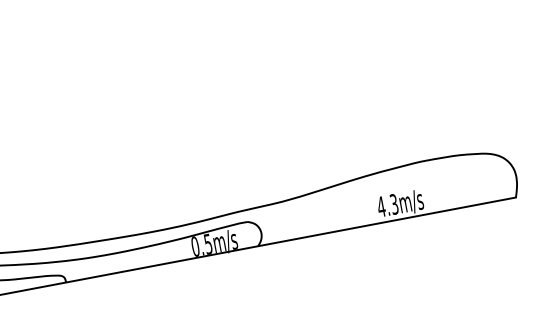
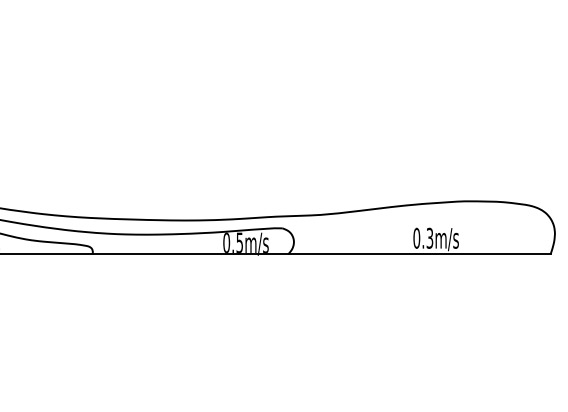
text: (380, 206) -> (416, 237), 4.3m/s -> 0.3m/s

